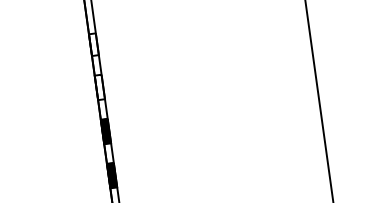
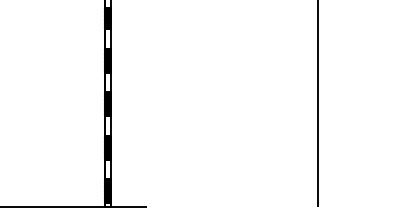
hatch: (93, 44) -> (107, 18), added
hatch: (99, 87) -> (107, 60), added

